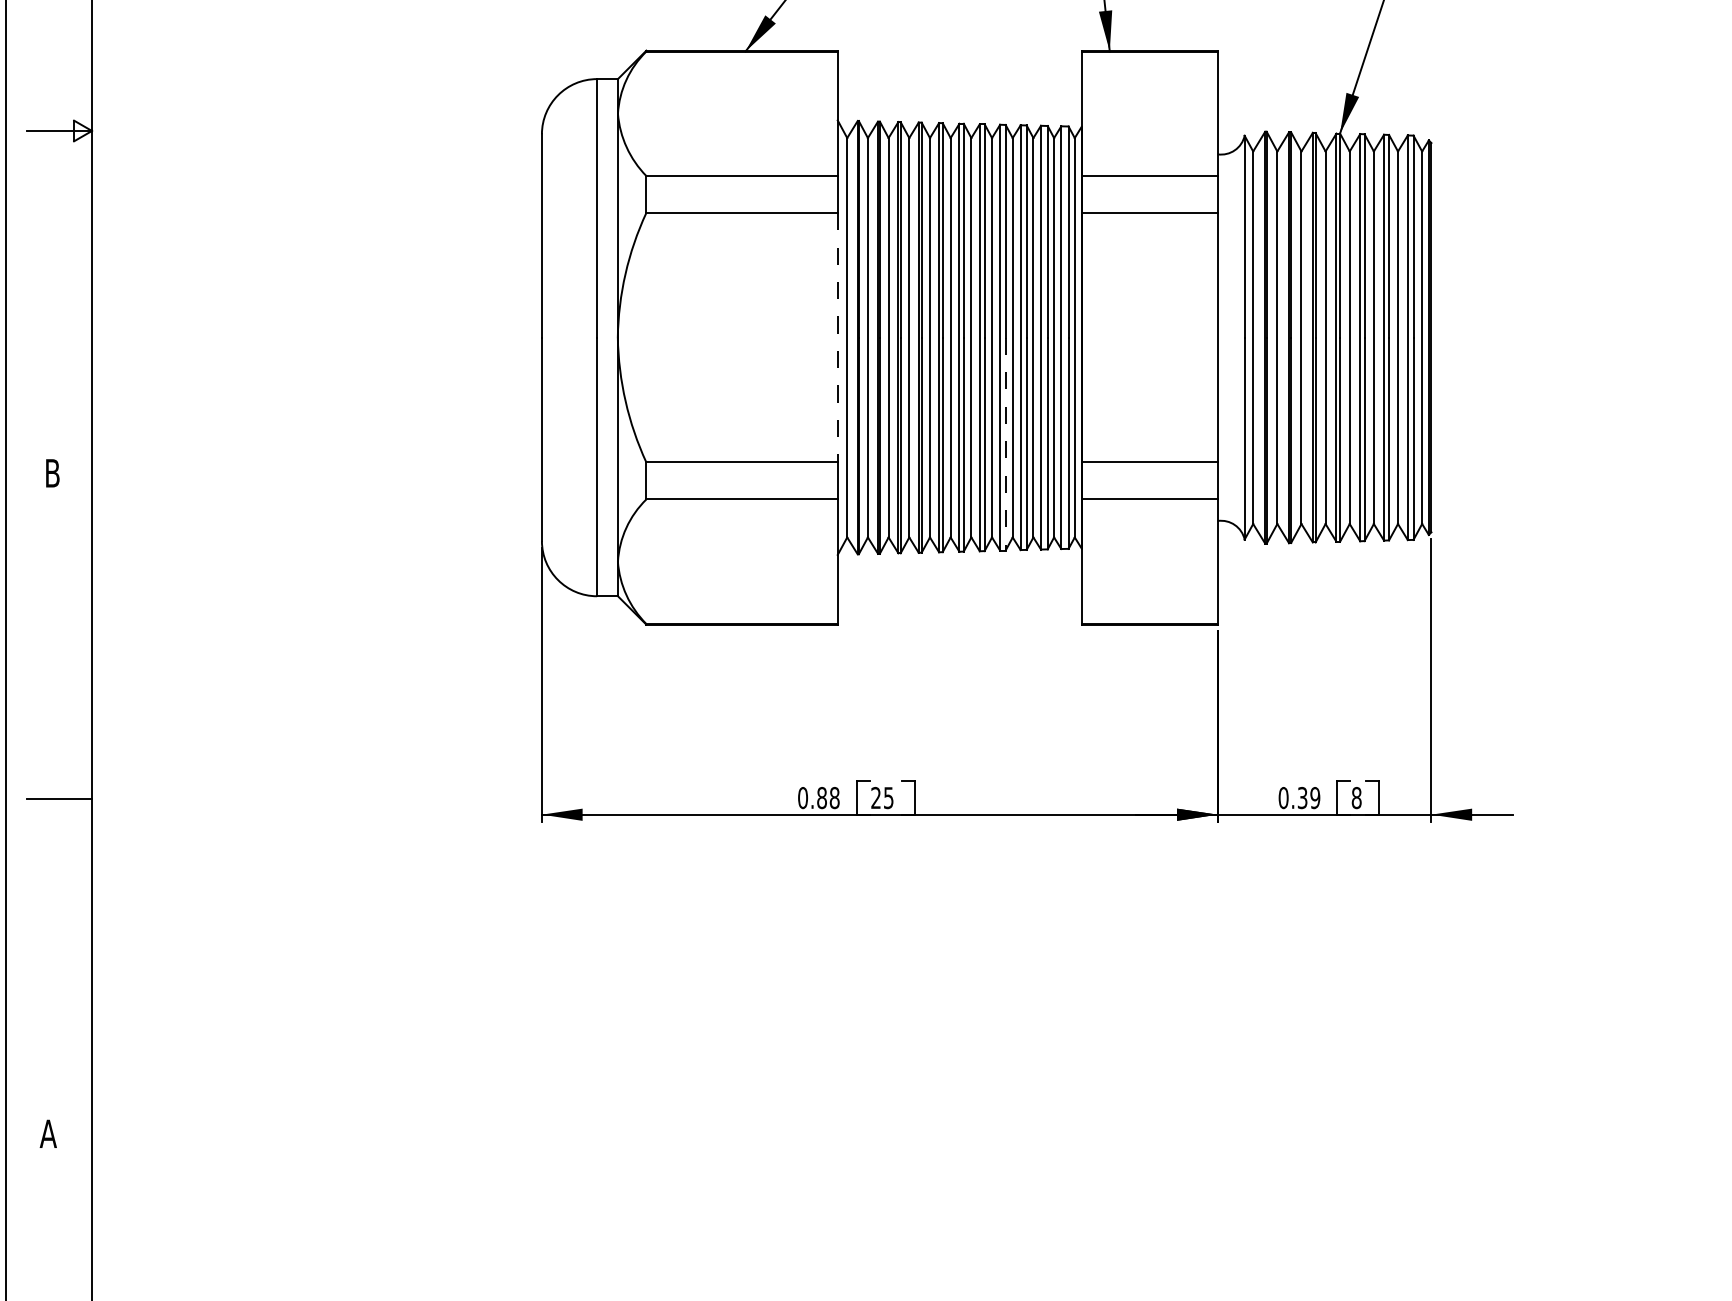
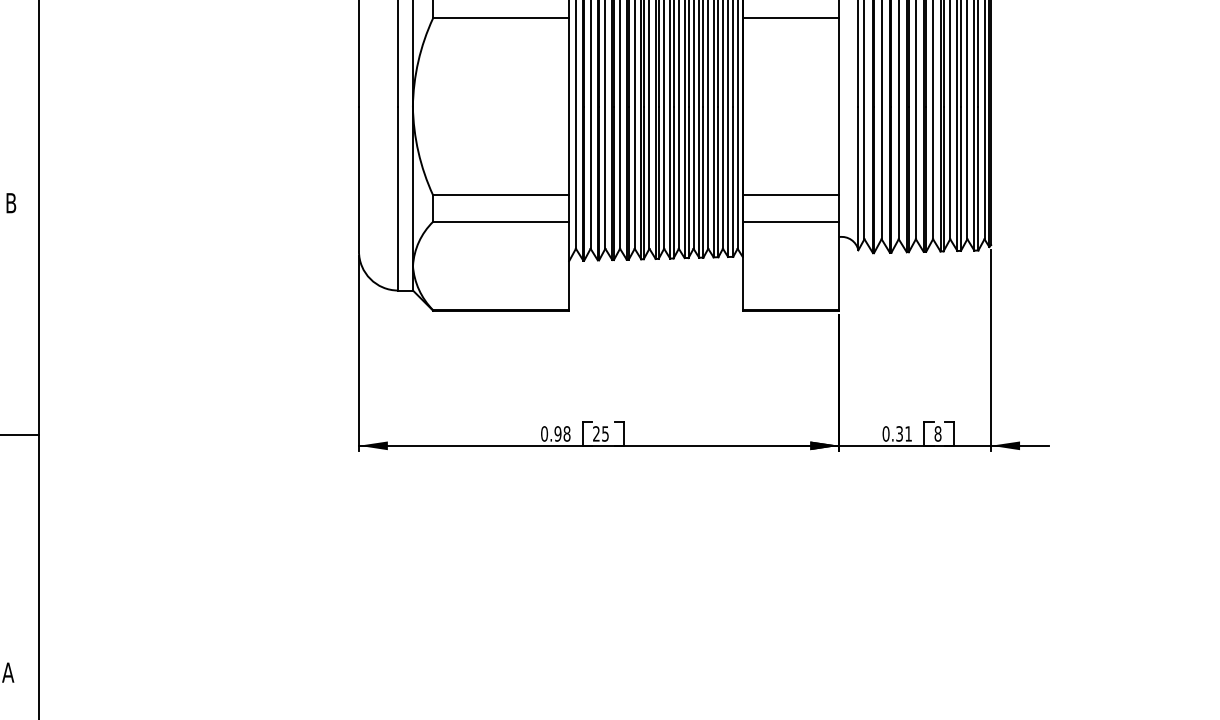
line: (837, 337) -> (569, 106), dashed -> solid
line: (1005, 444) -> (688, 182), dashed -> solid
text: (821, 798) -> (557, 434), 0.88 -> 0.98
text: (1315, 798) -> (908, 434), 0.39 -> 0.31

